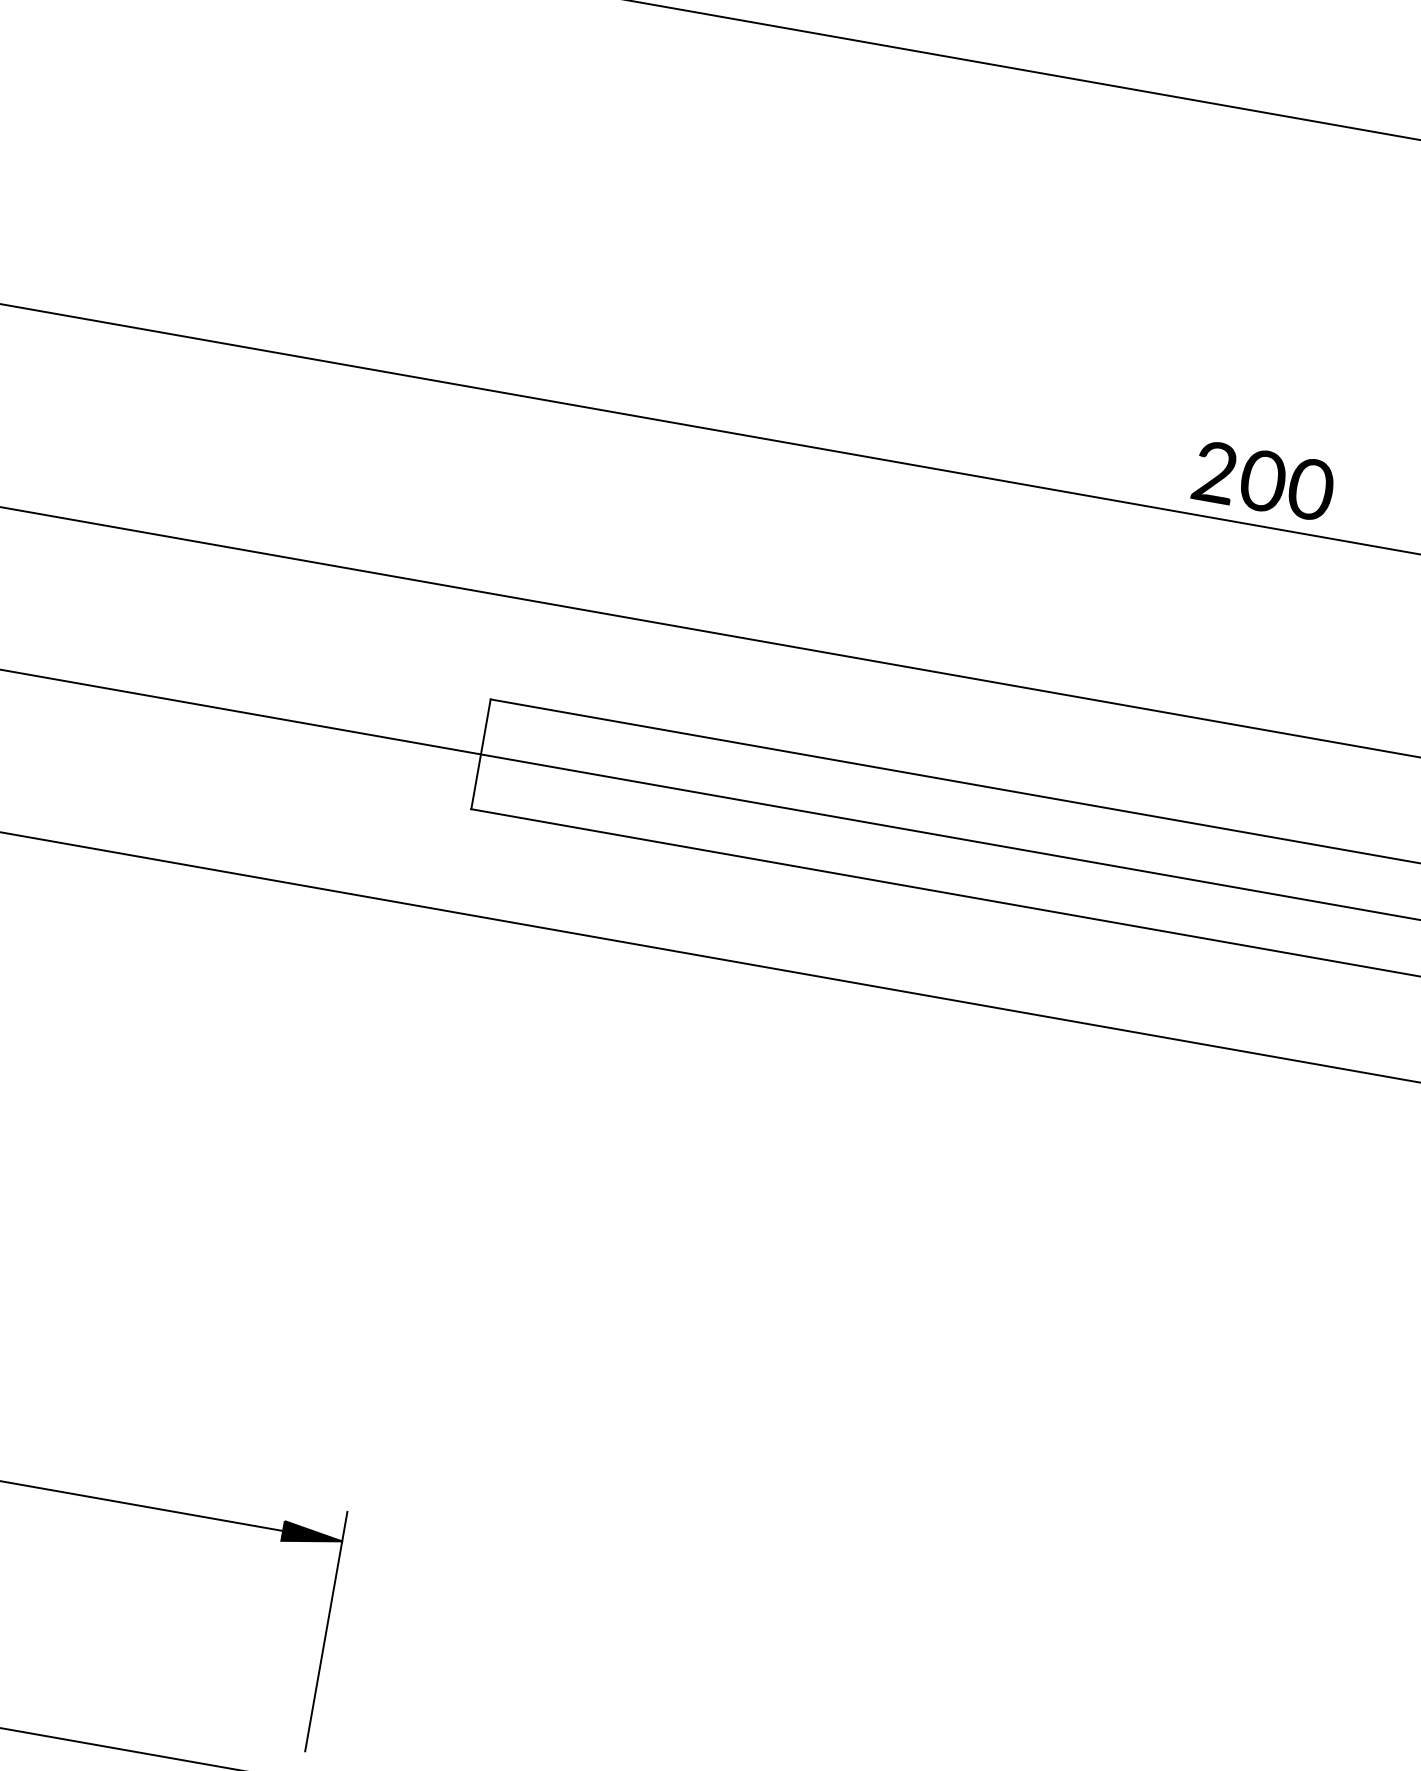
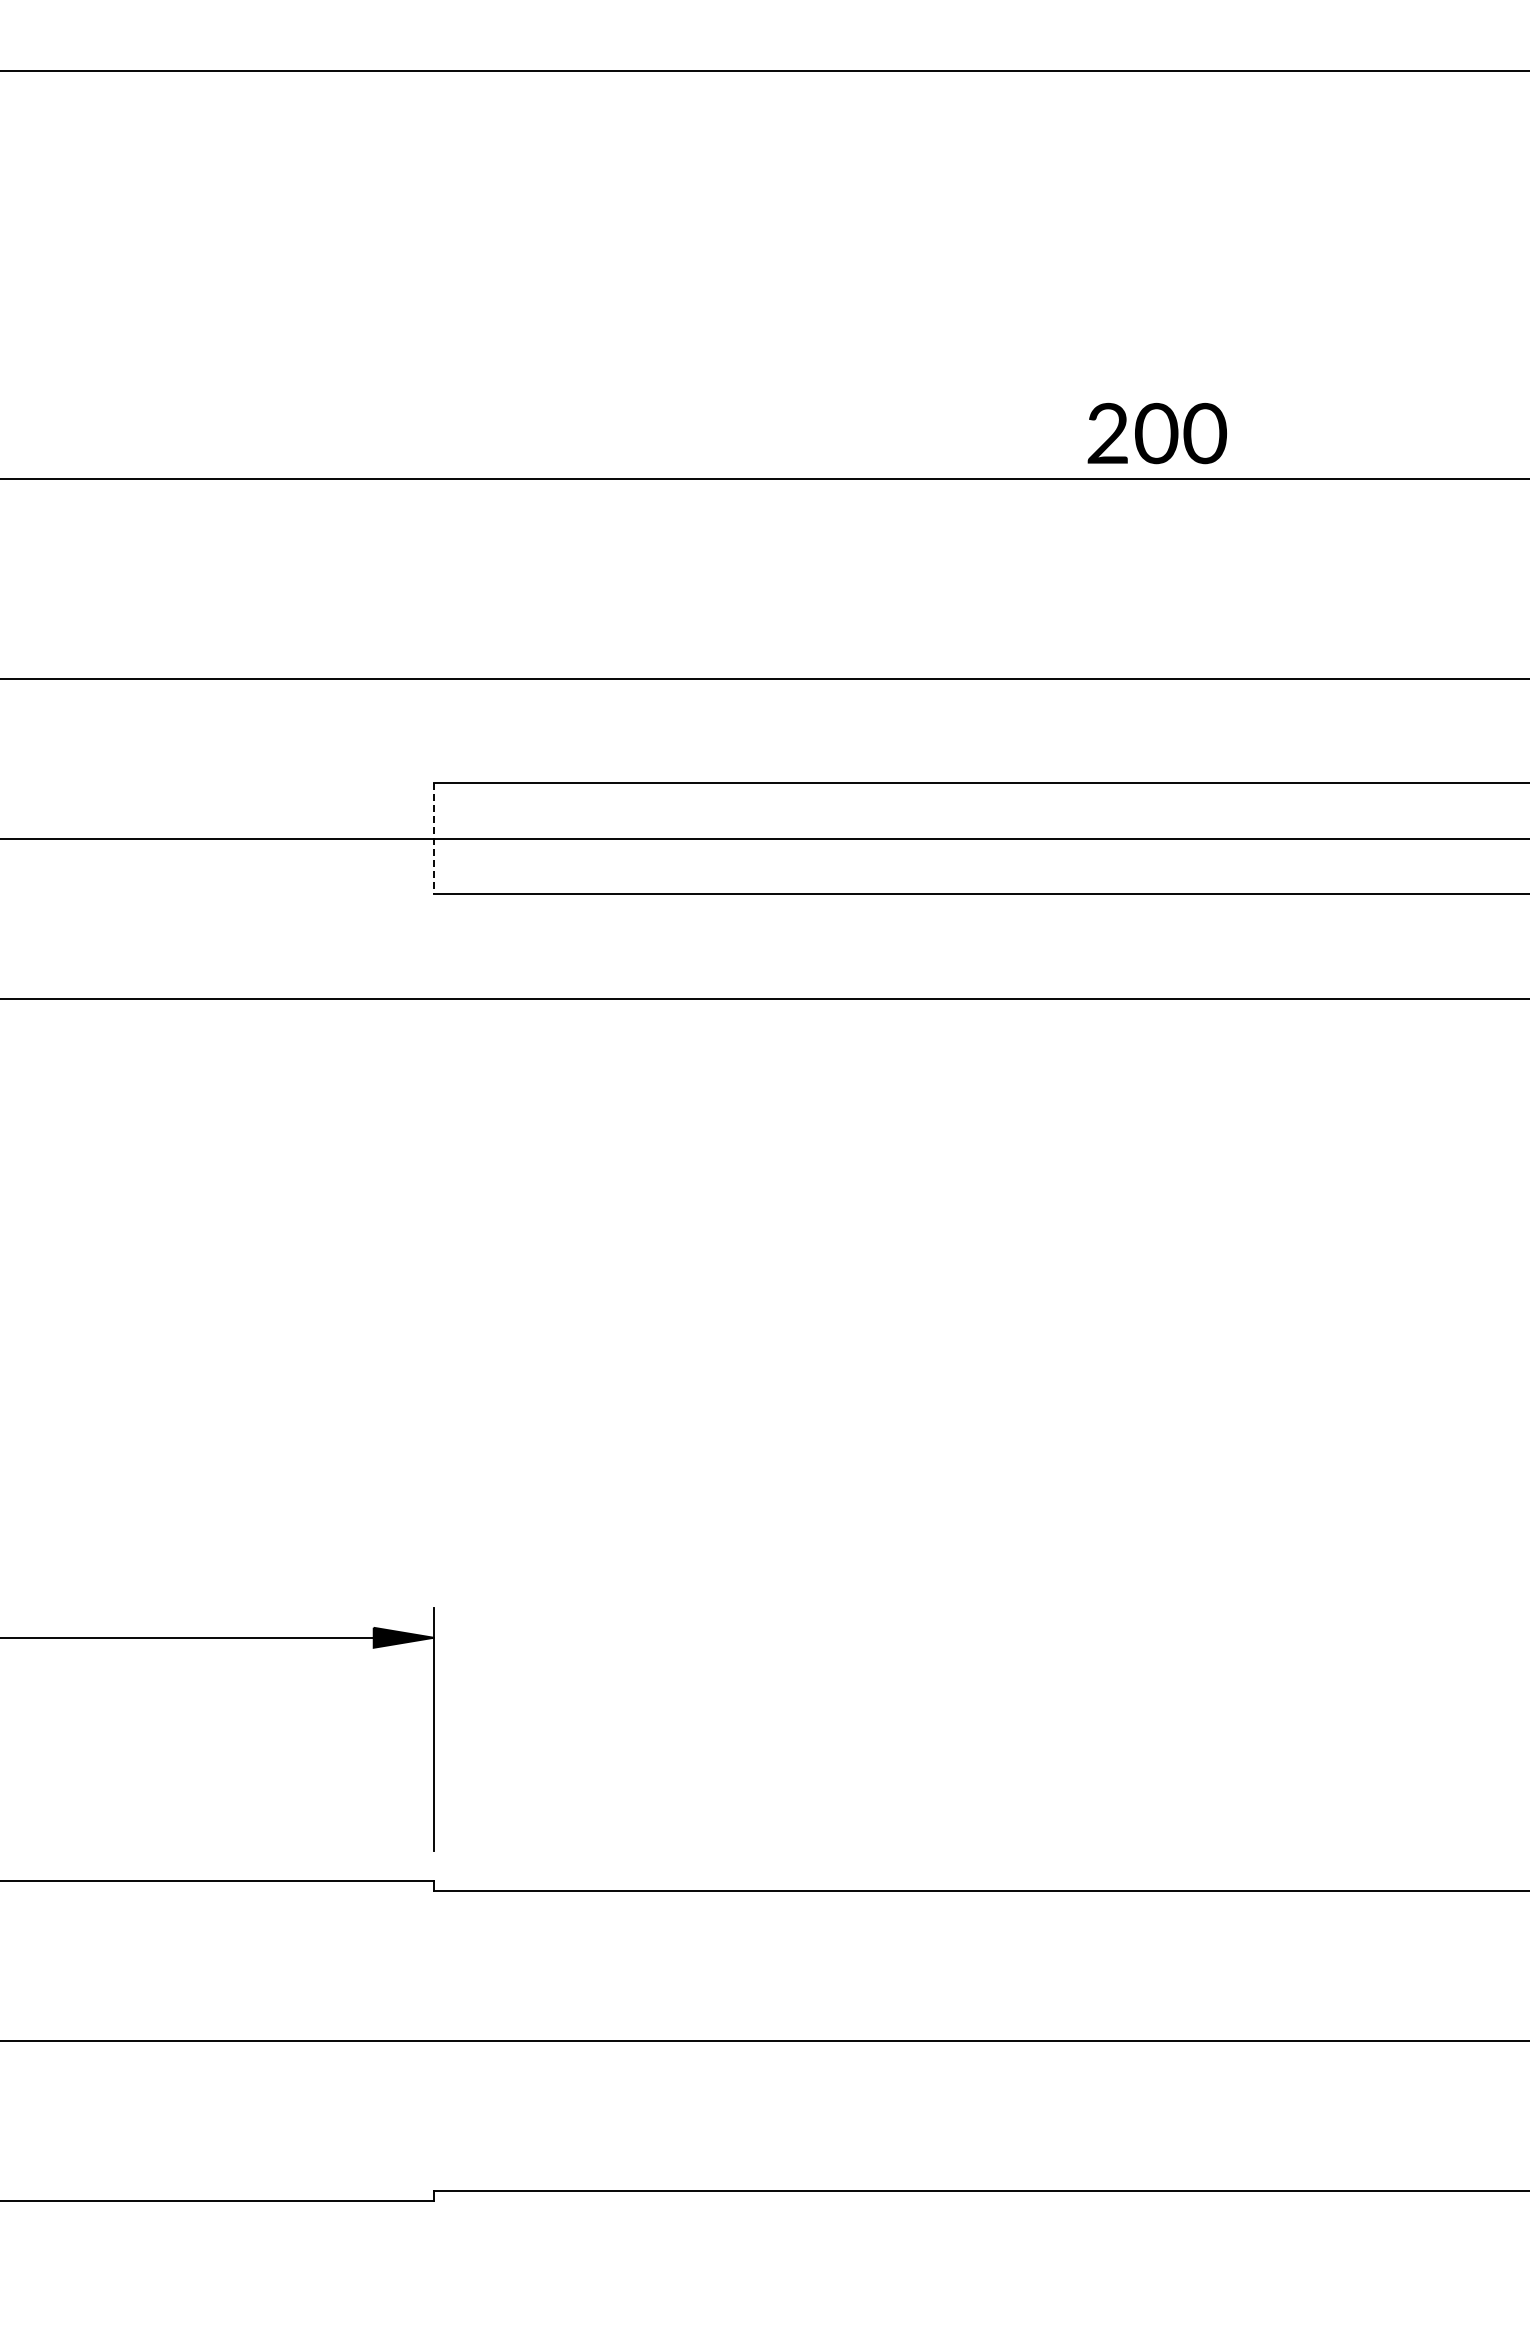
line: (480, 754) -> (433, 838), solid -> dashed

